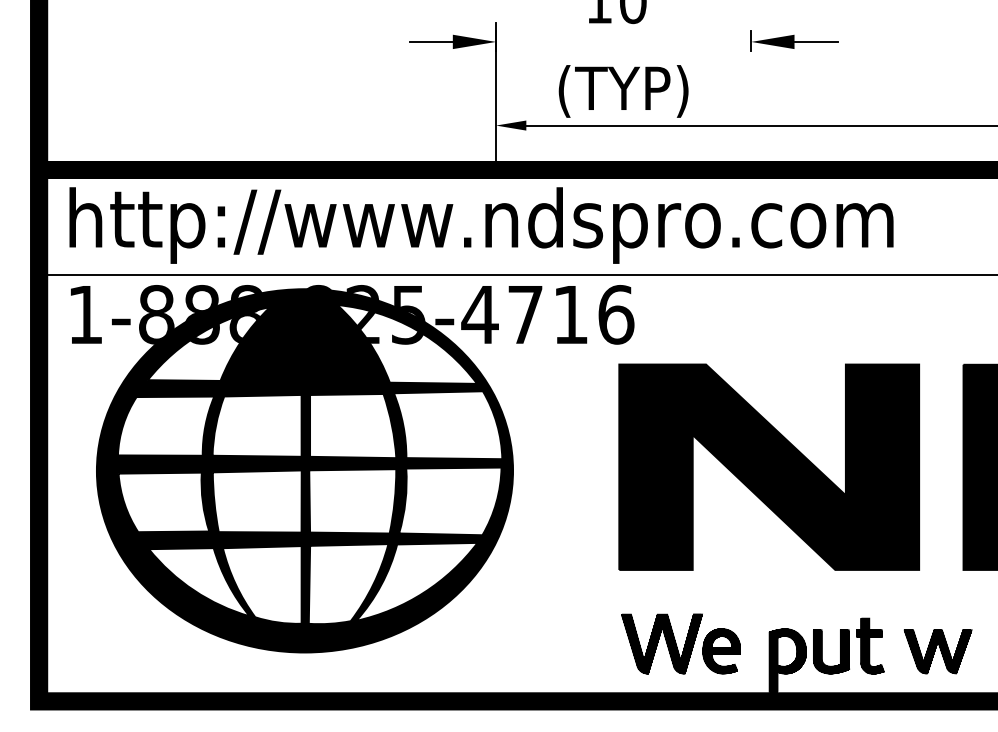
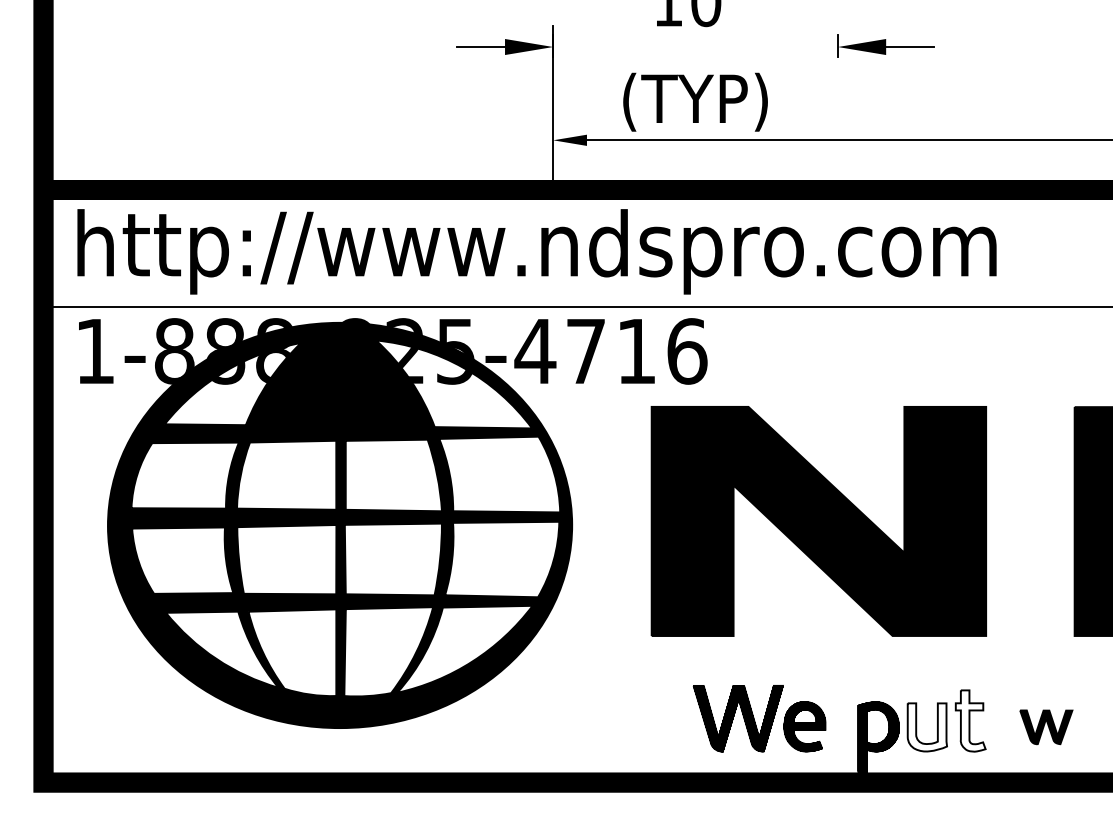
part: (768, 467) -> (818, 521), moved
hatch: (870, 645) -> (970, 720), removed
hatch: (831, 651) -> (927, 727), removed
part: (938, 651) -> (1046, 727), size x0.7

